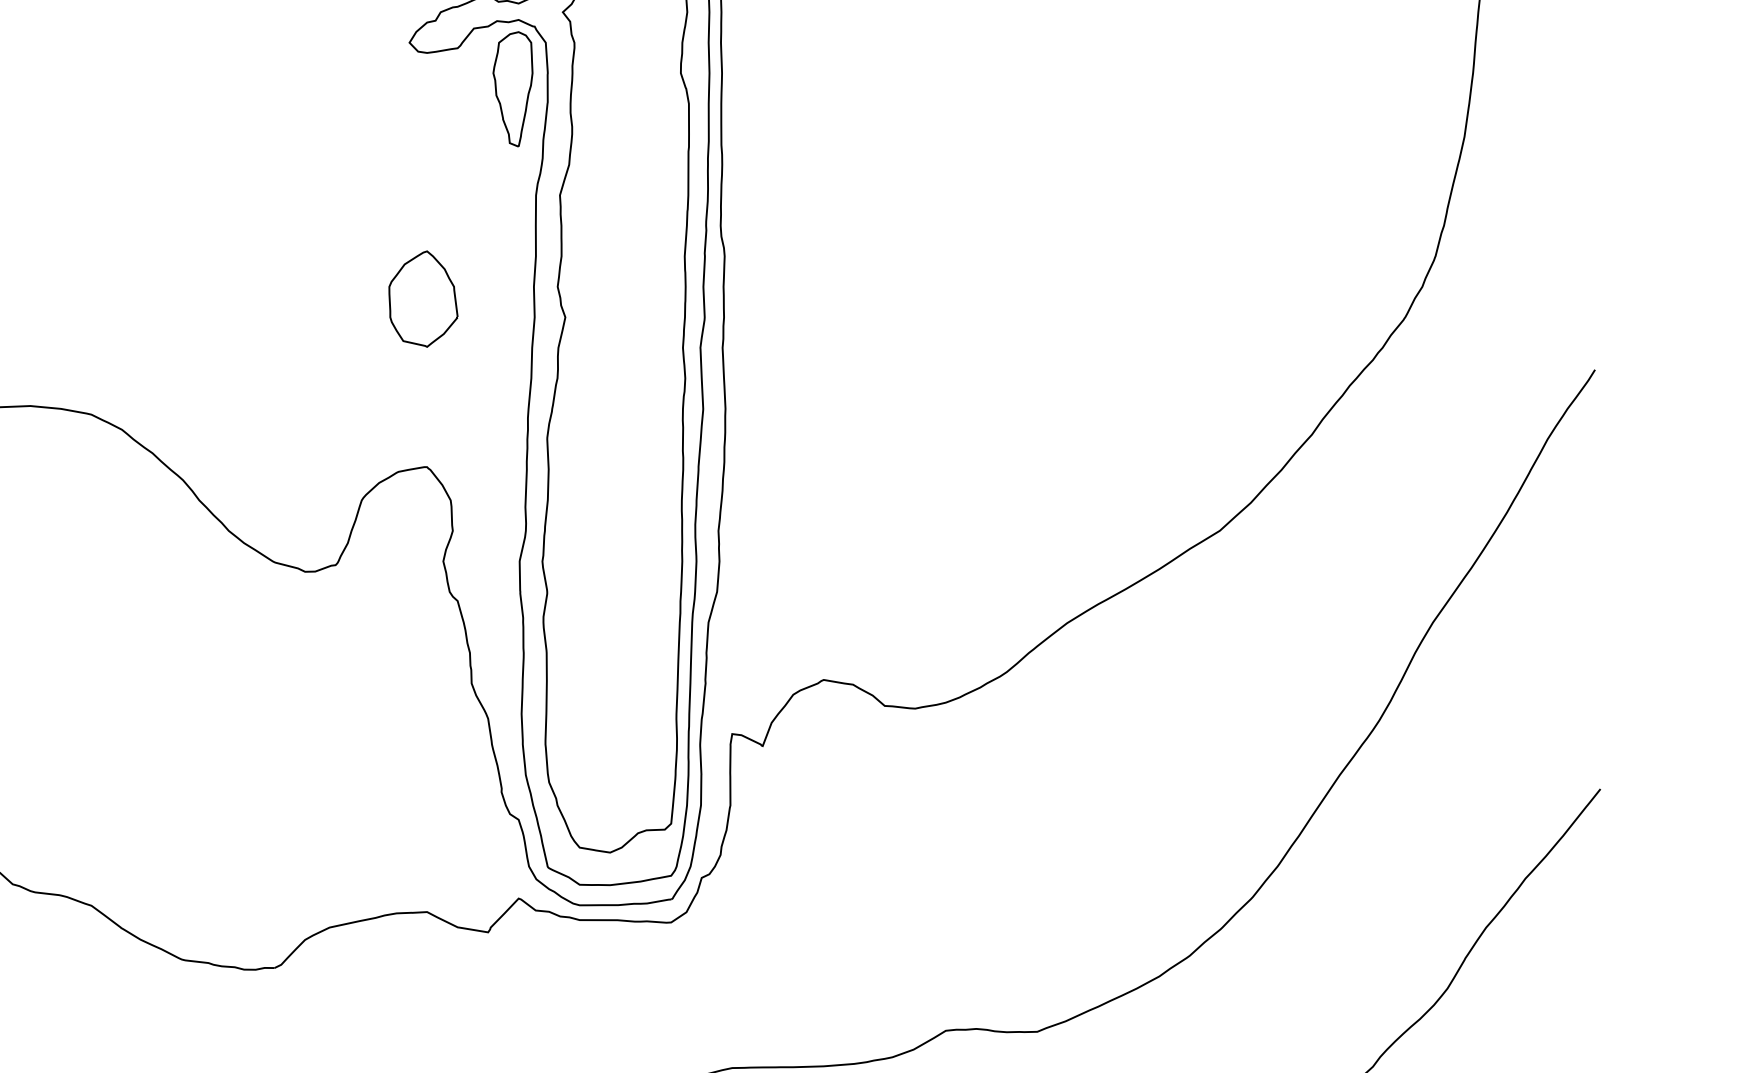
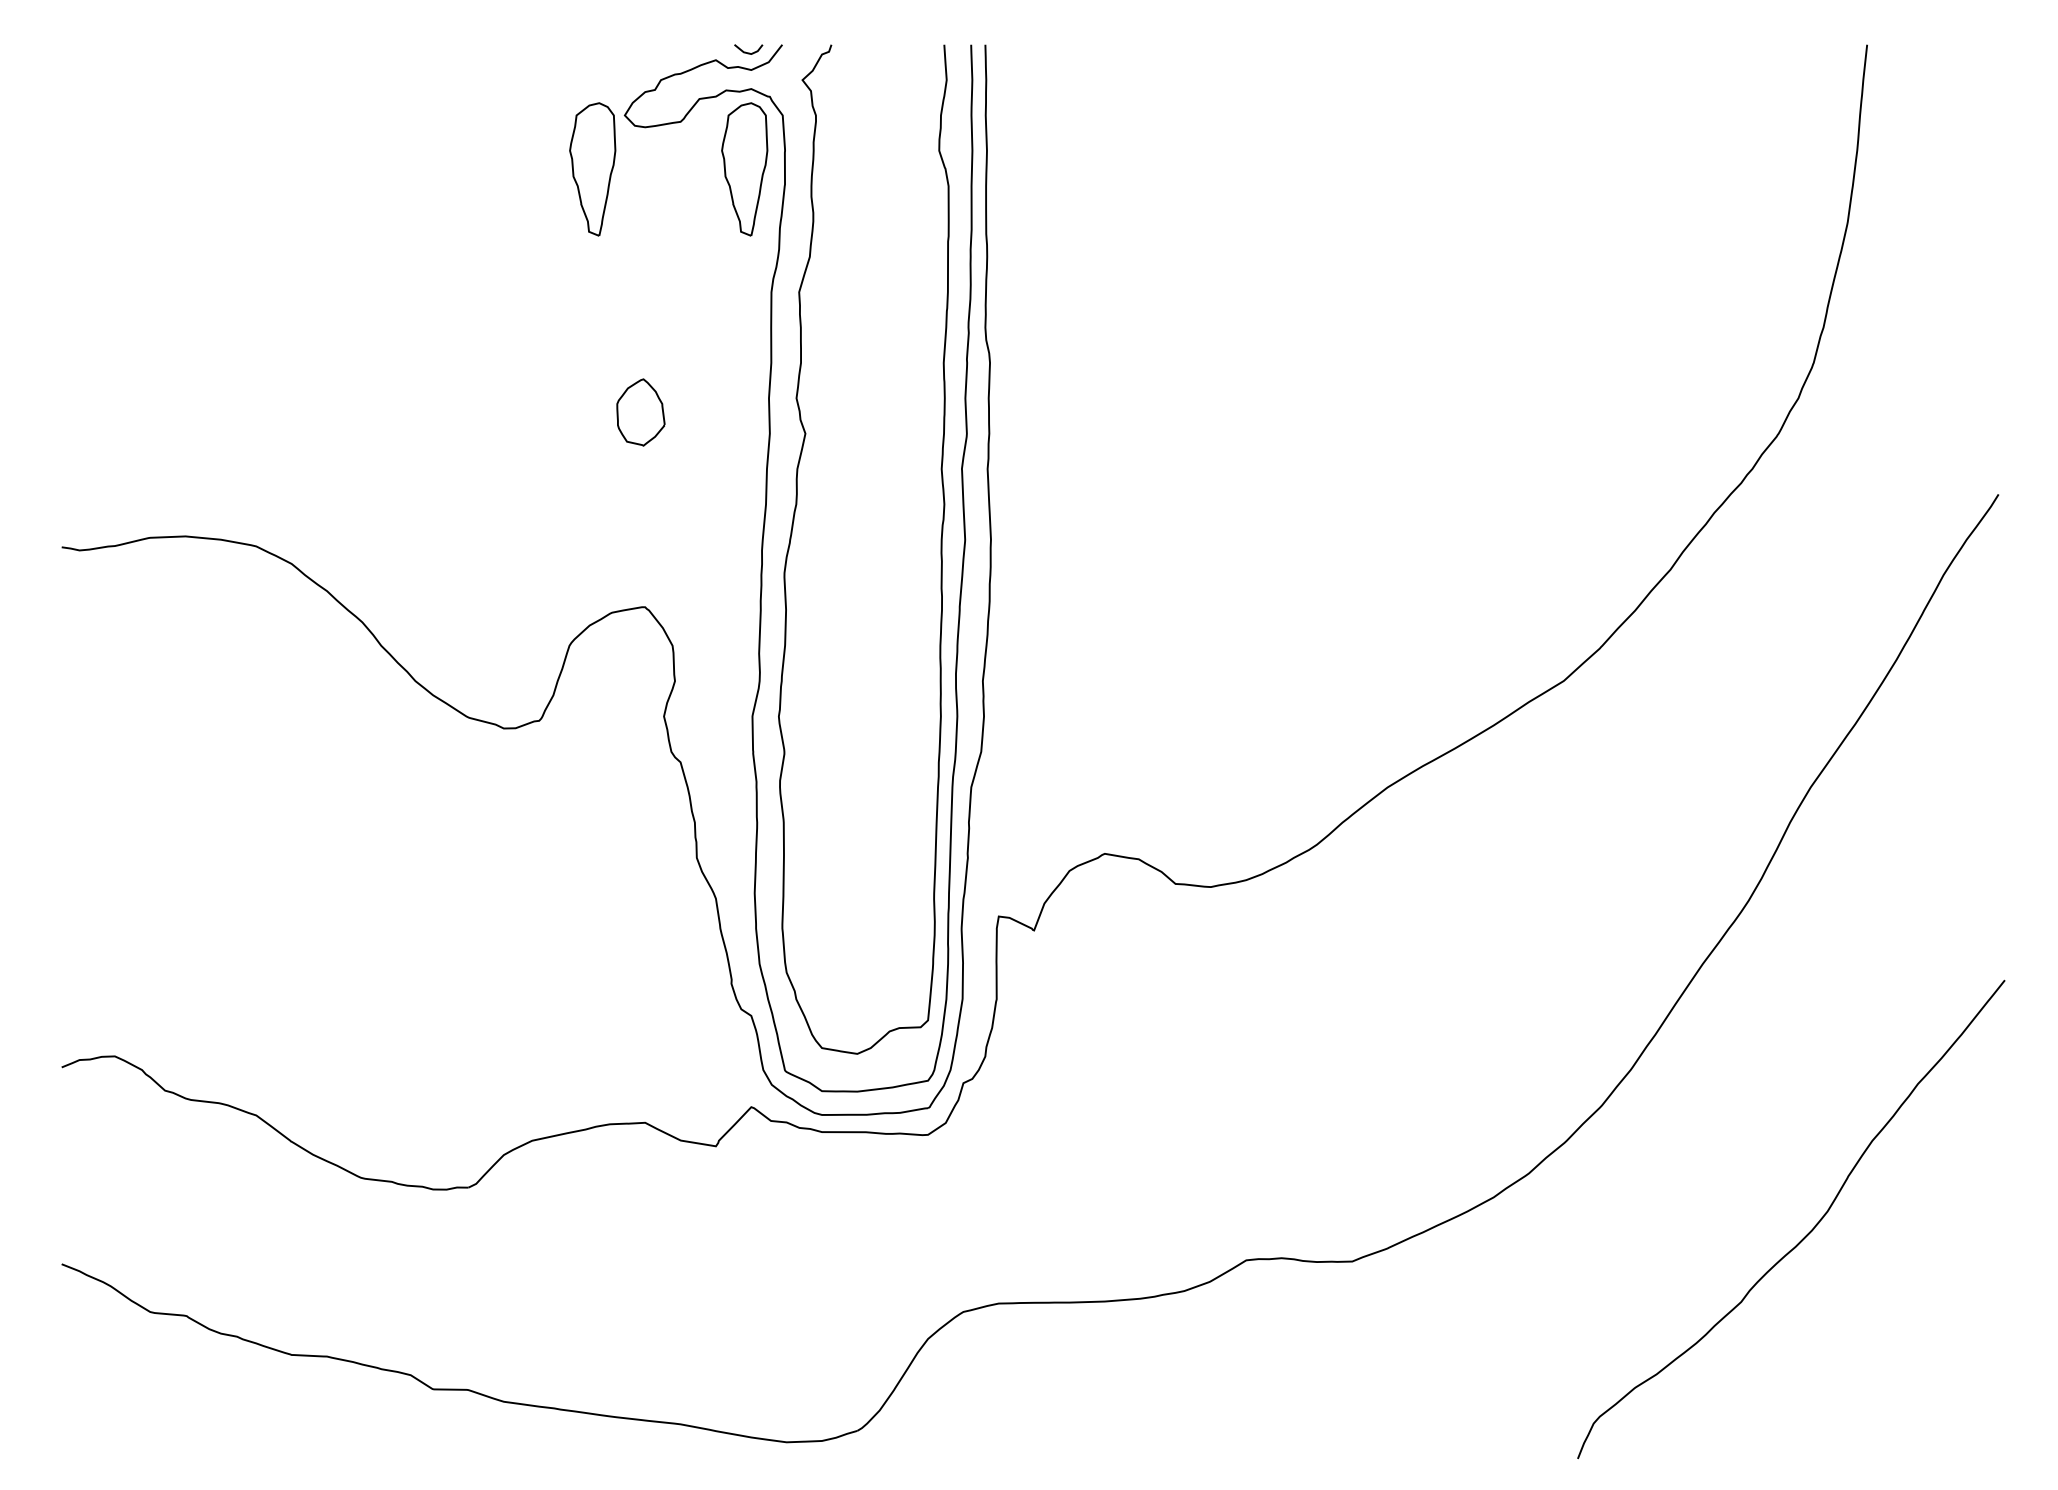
part: (381, 89) -> (592, 169), added
part: (423, 299) -> (640, 412), size x0.6

